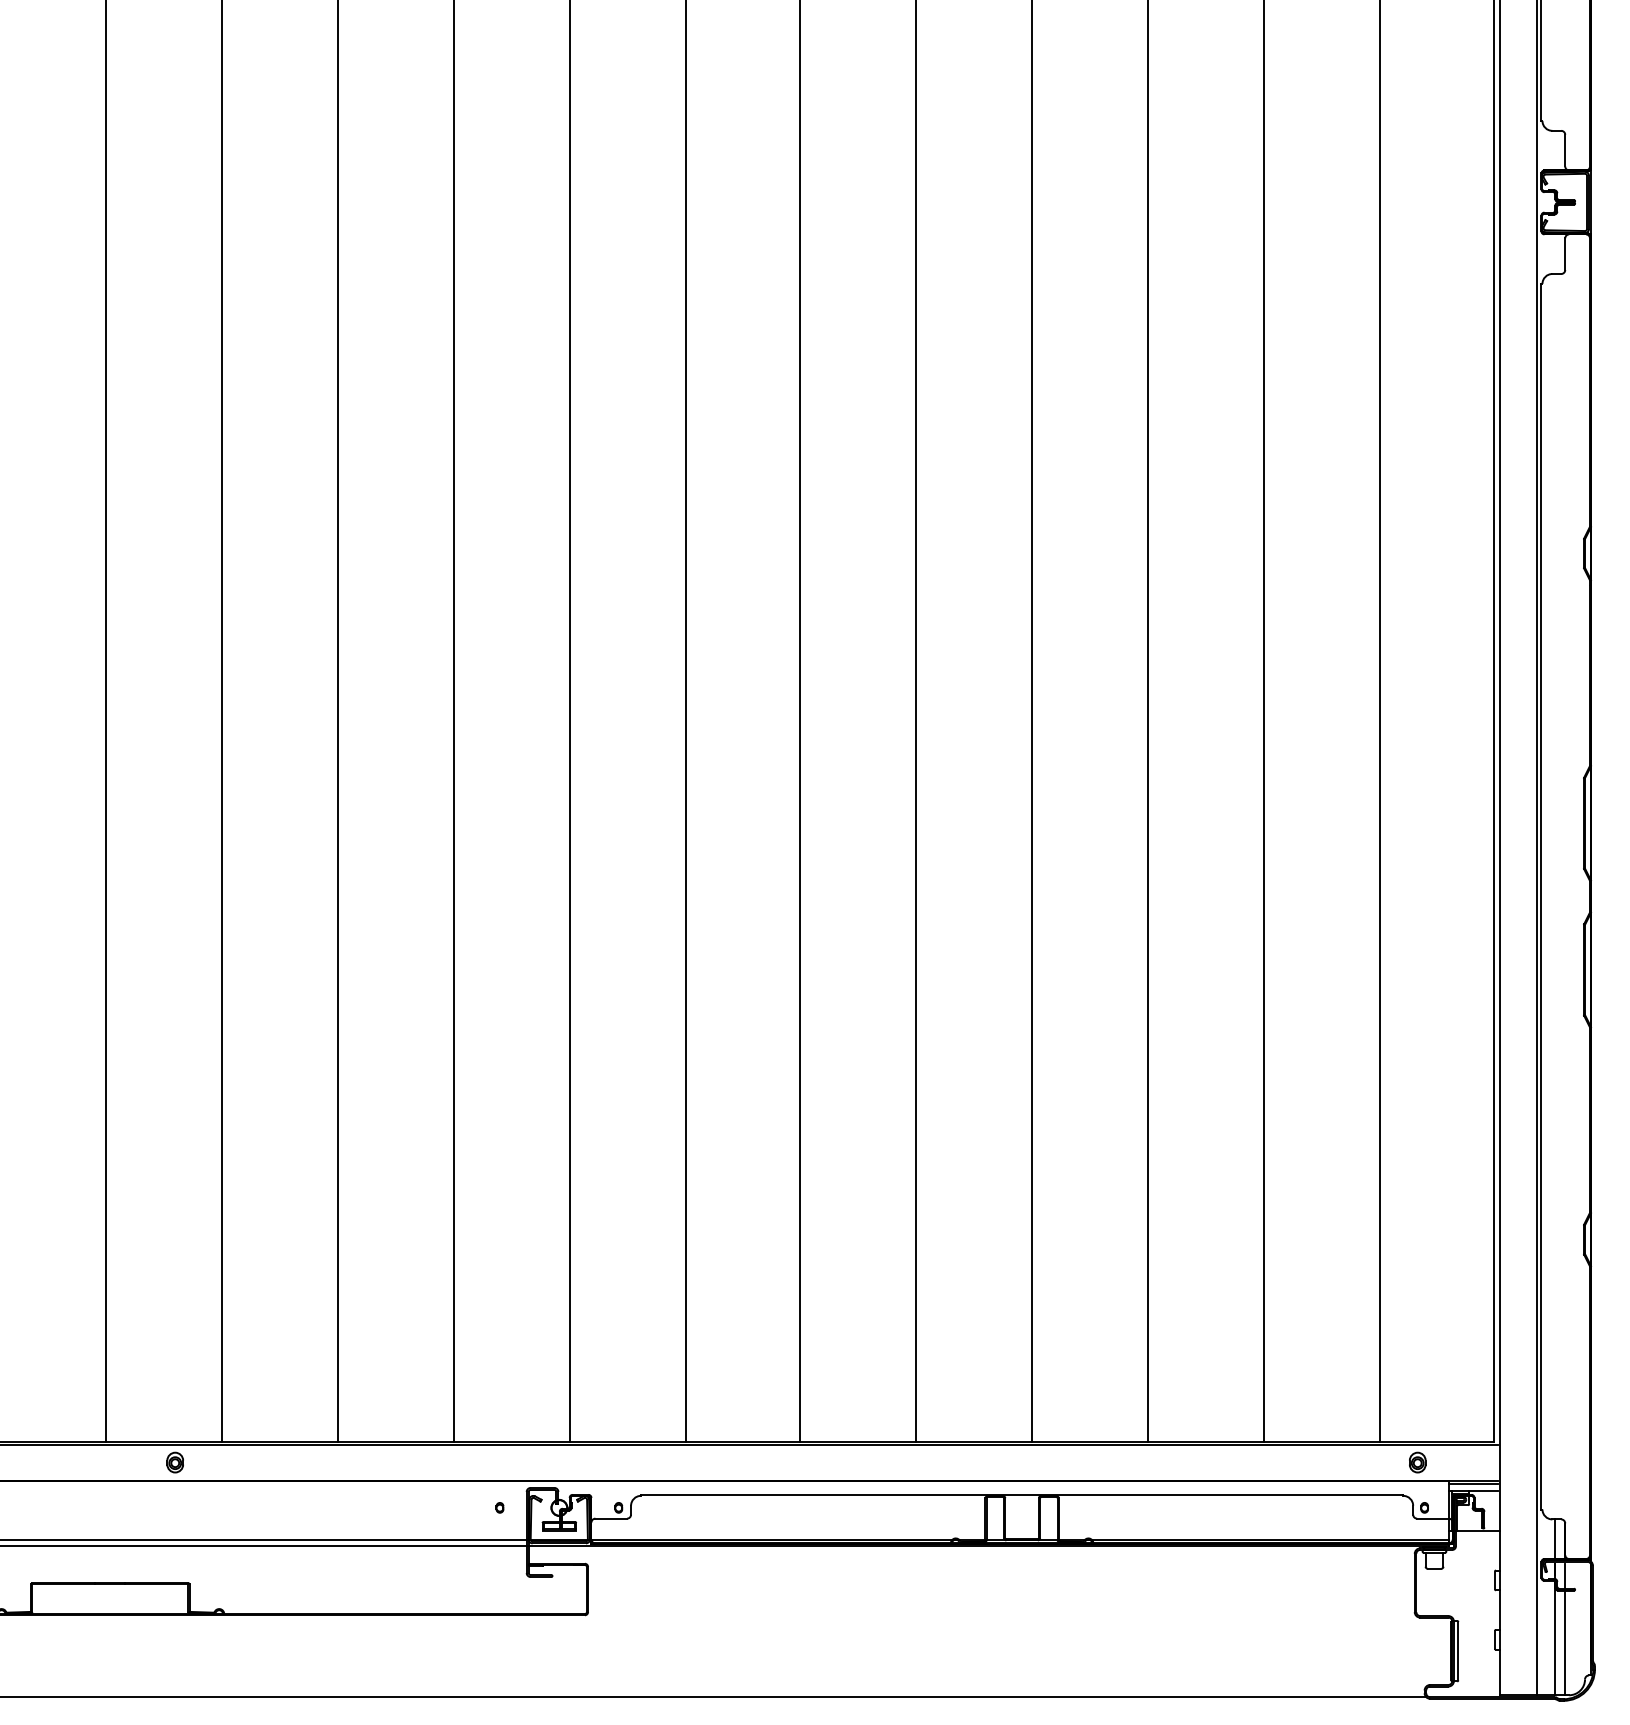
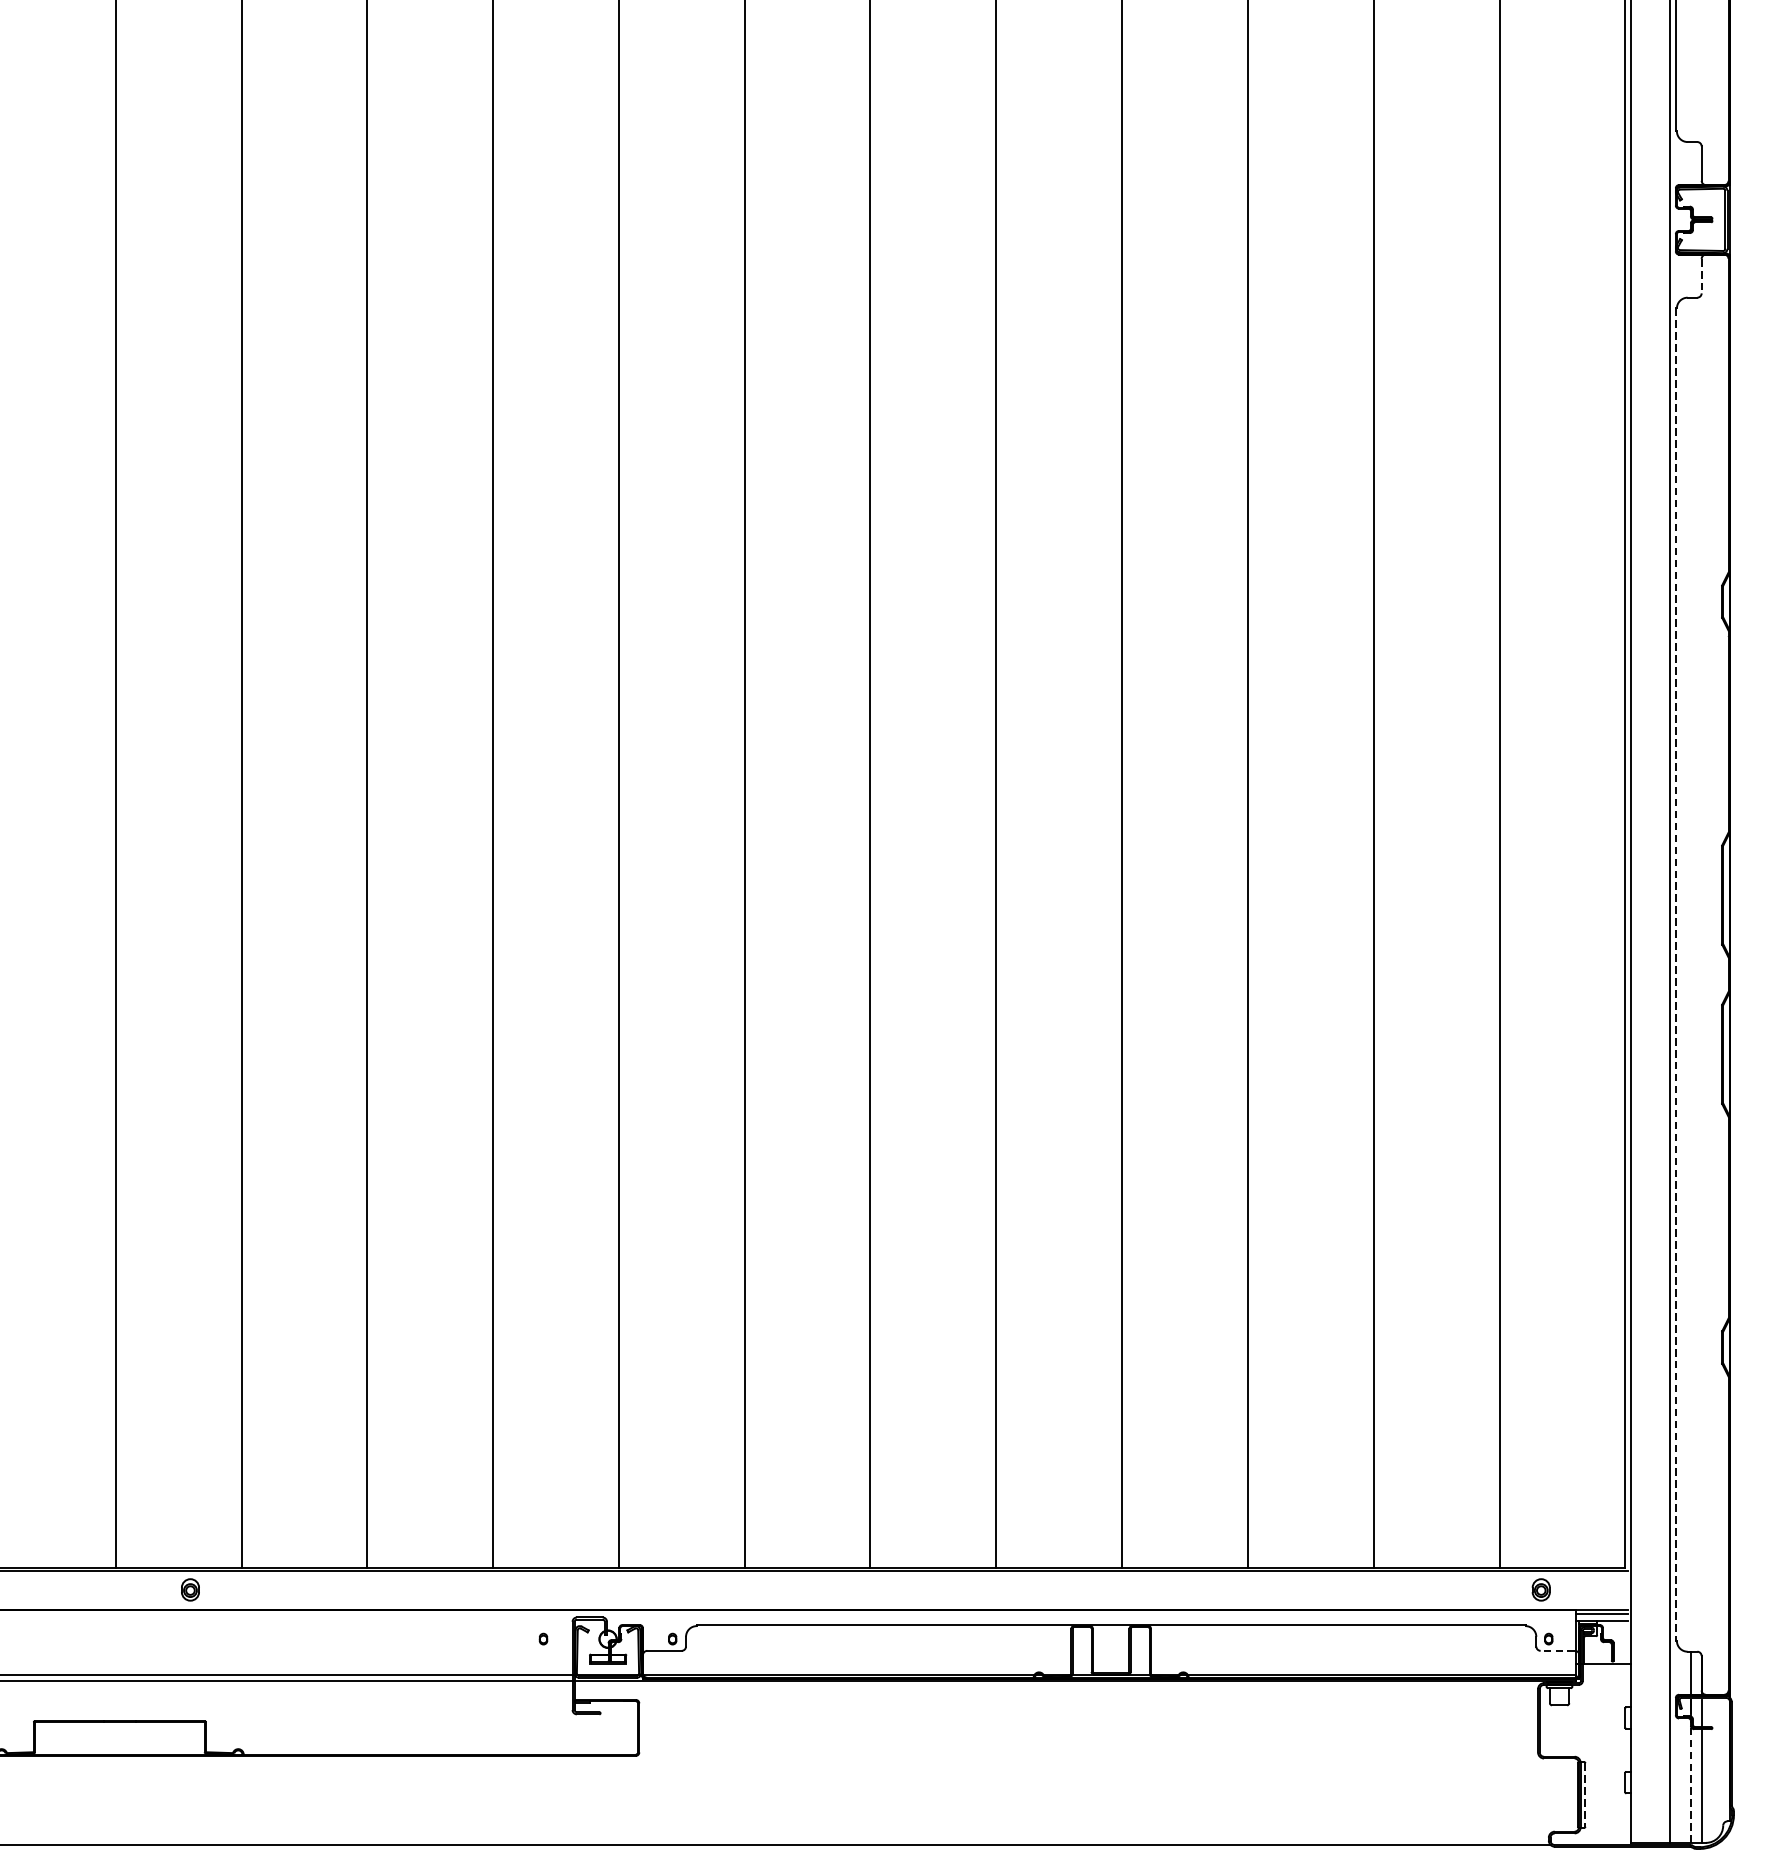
line: (1565, 254) -> (1701, 276), solid -> dashed
line: (1541, 896) -> (1675, 974), solid -> dashed
line: (1432, 1518) -> (1557, 1650), solid -> dashed
line: (1555, 1638) -> (1691, 1781), solid -> dashed
line: (1458, 1651) -> (1585, 1795), solid -> dashed

